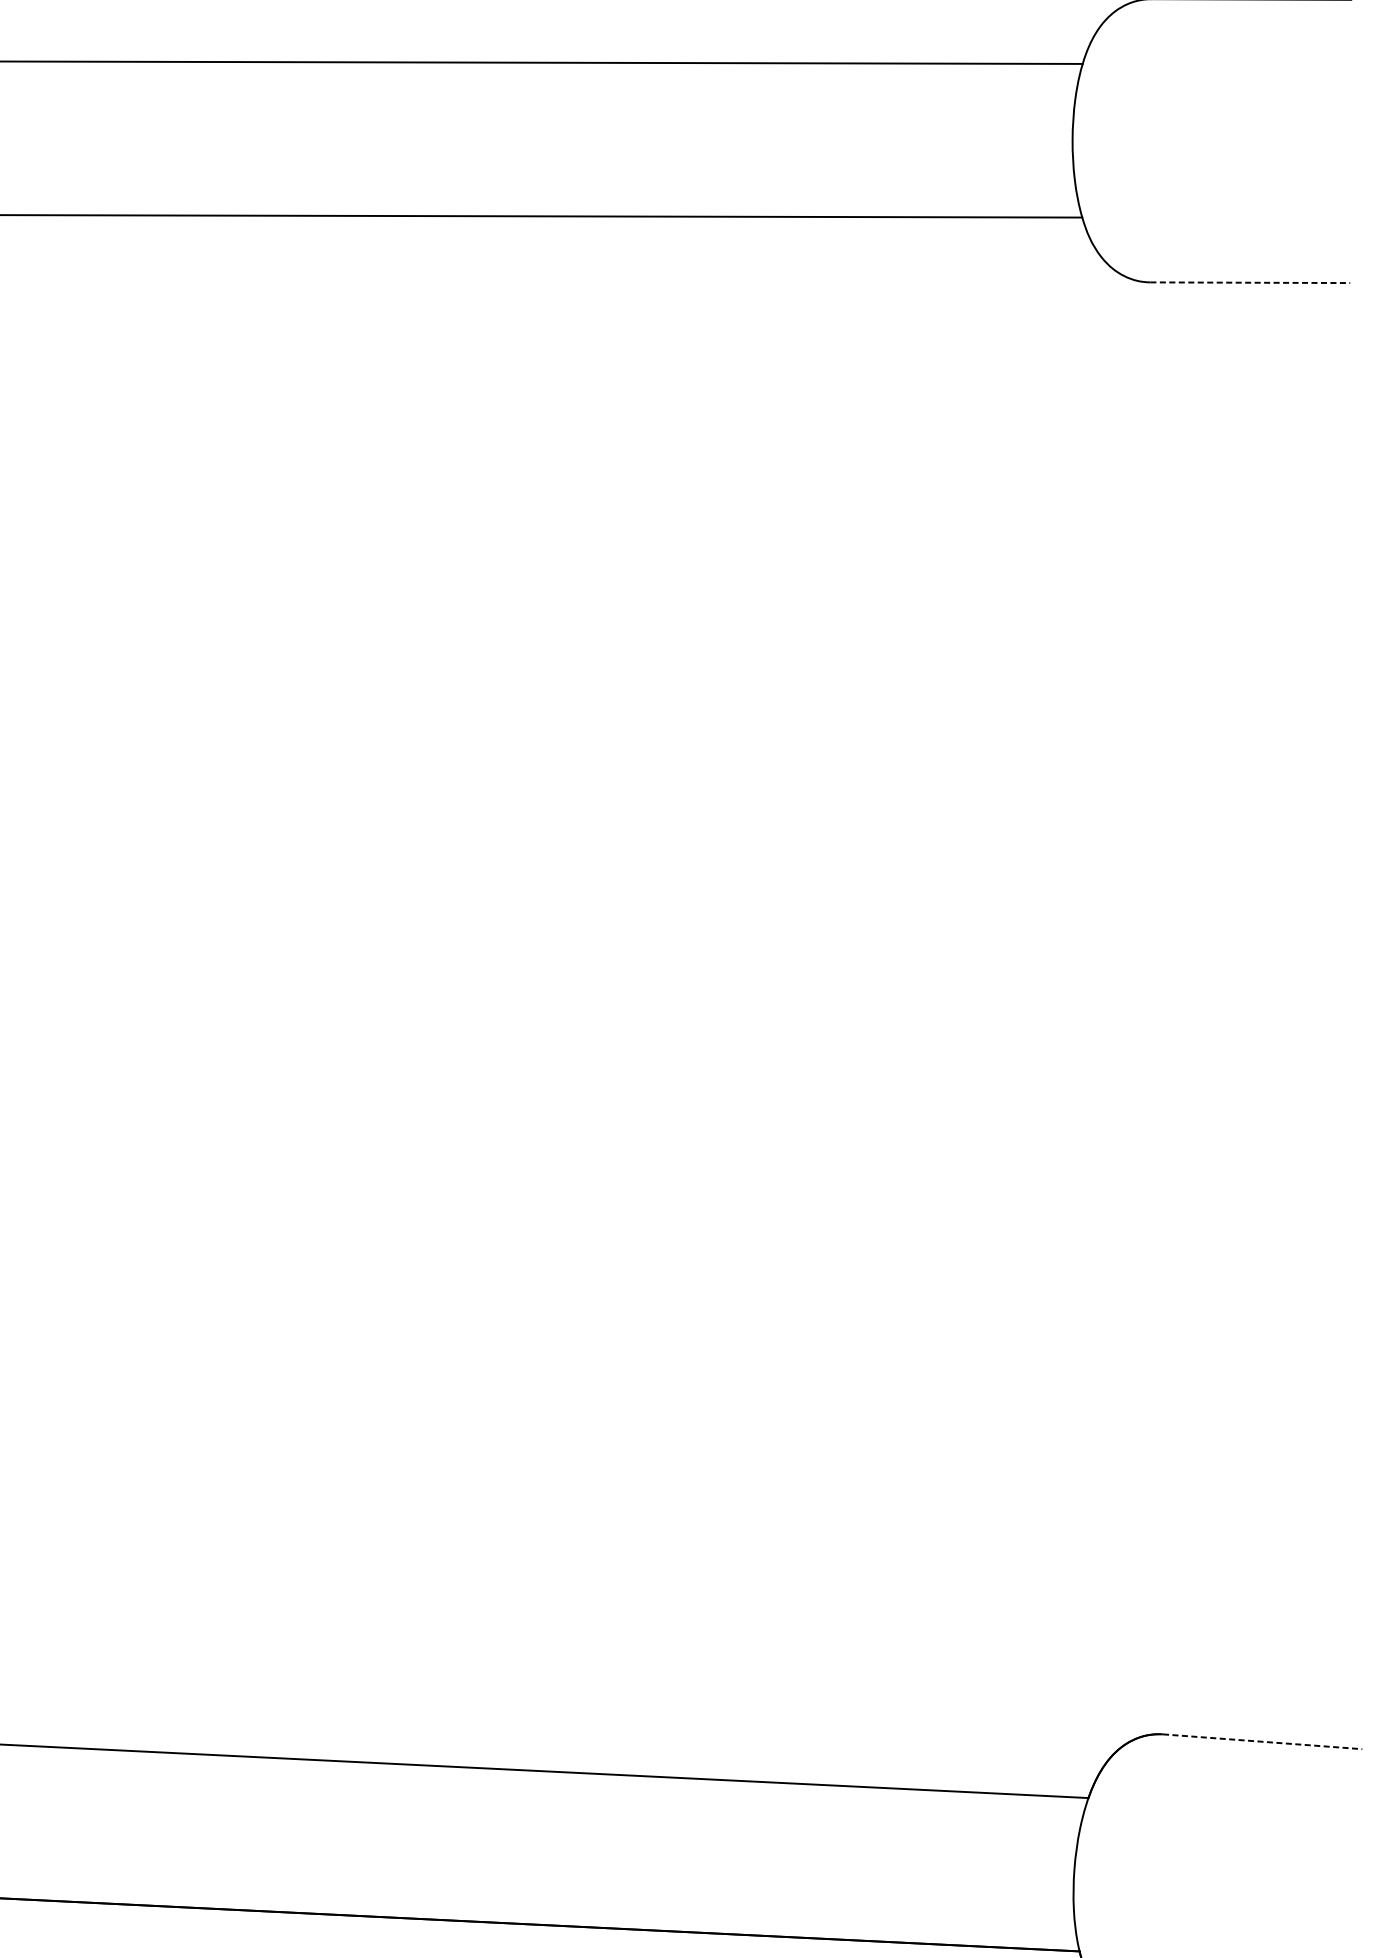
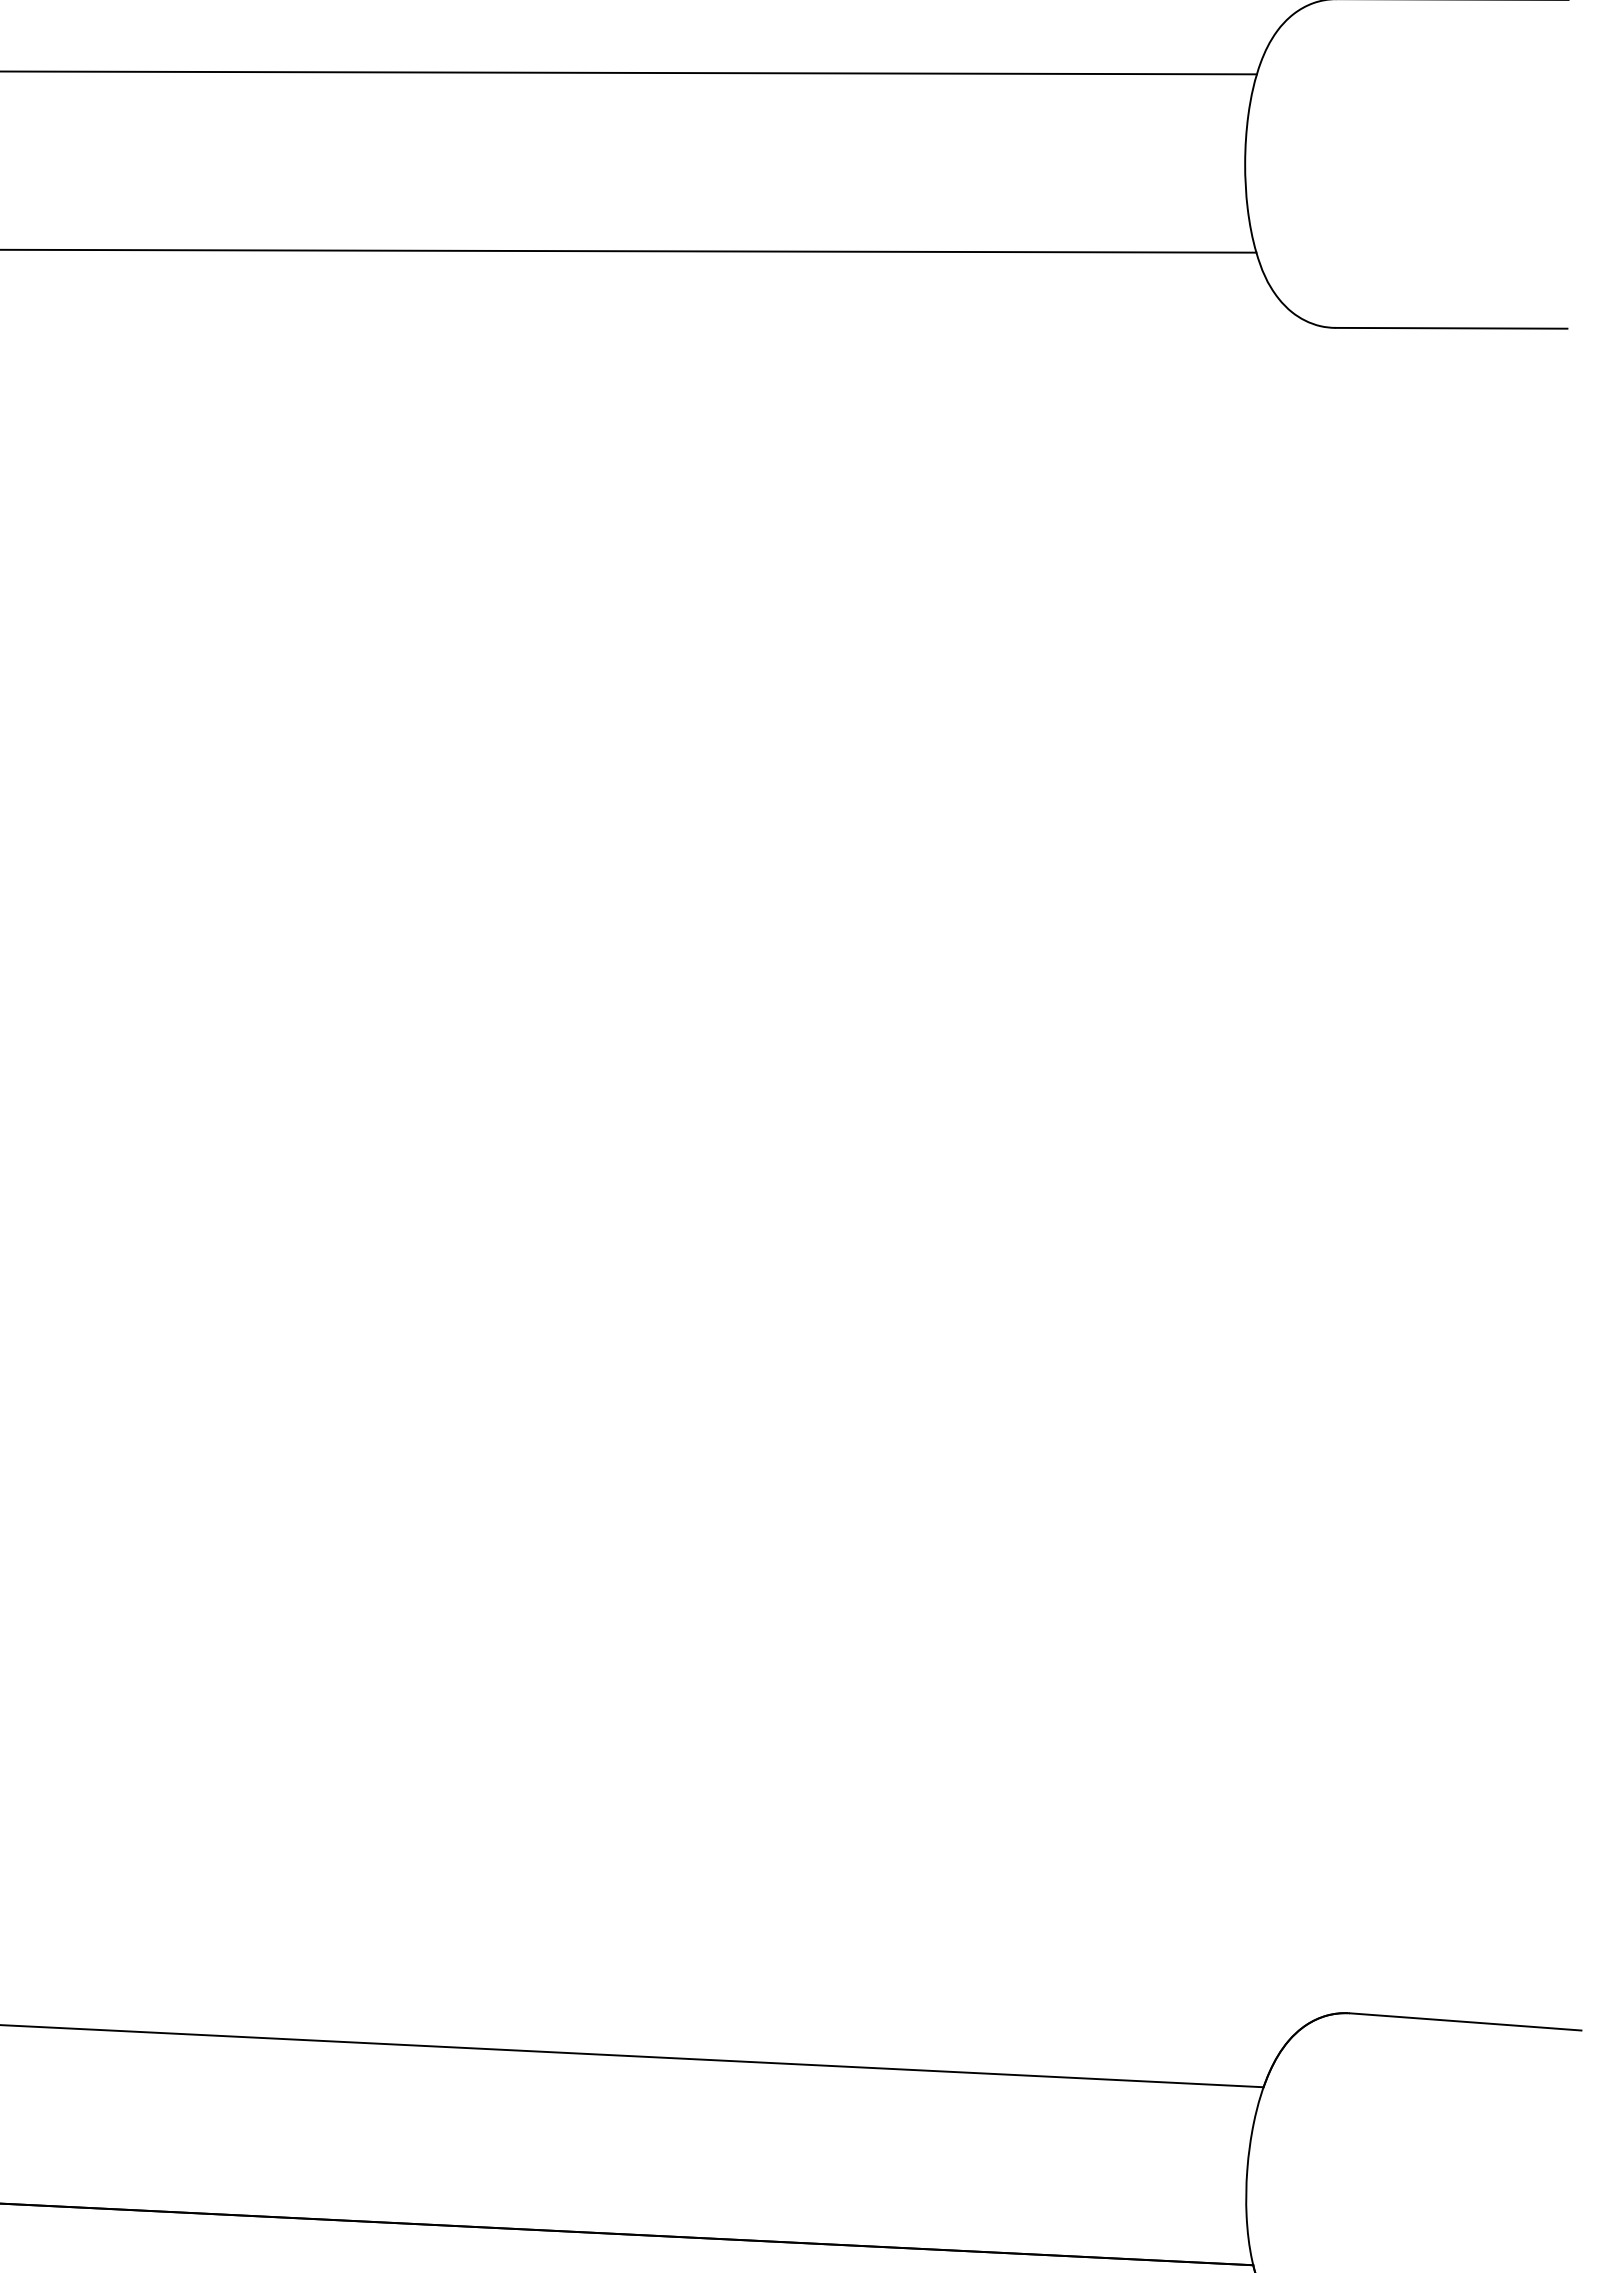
line: (1250, 282) -> (1451, 328), dashed -> solid
line: (1262, 1741) -> (1465, 2021), dashed -> solid

